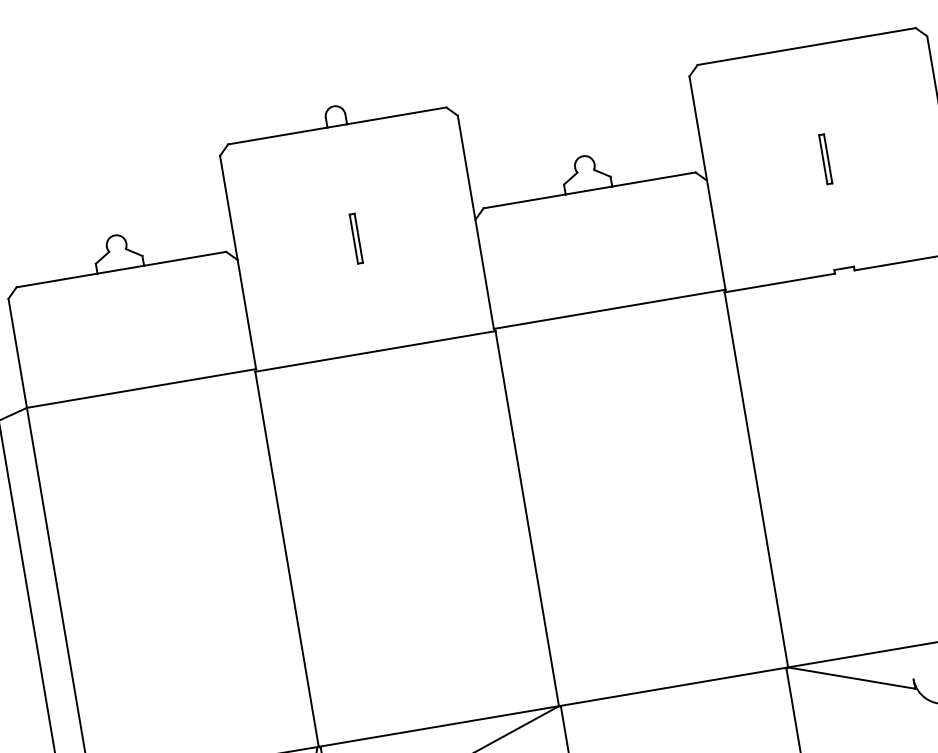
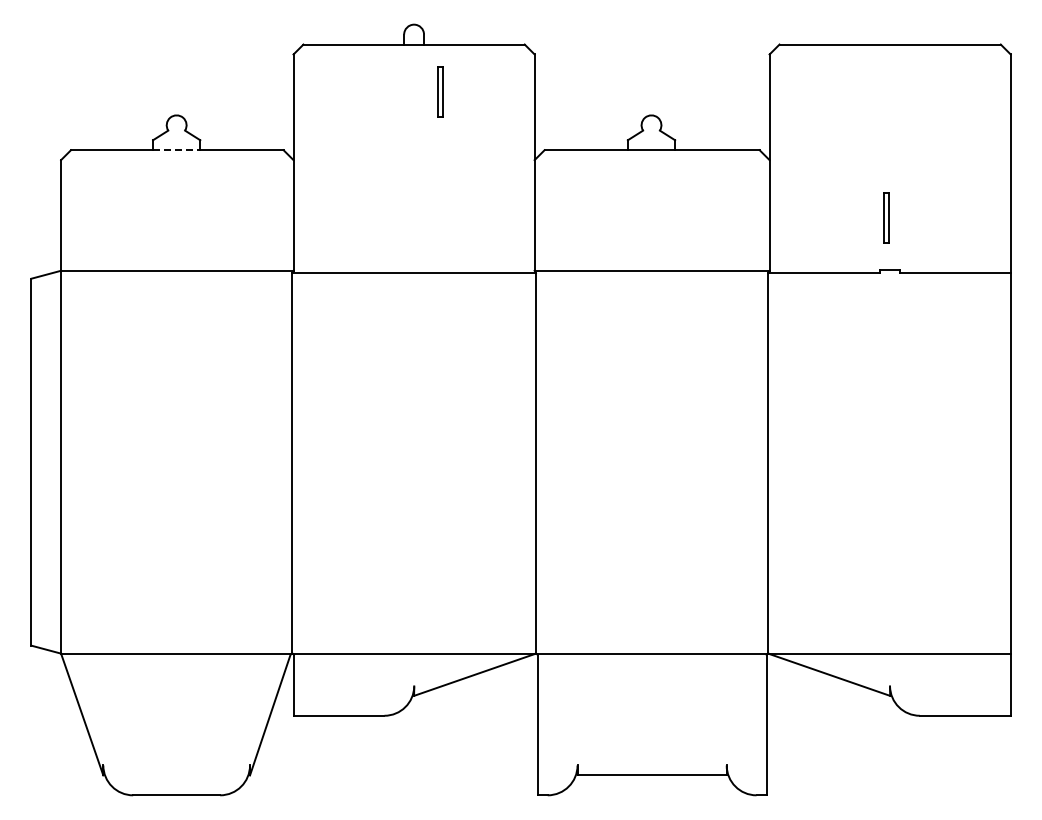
part: (826, 158) -> (886, 217), moved
part: (356, 238) -> (440, 91), moved
line: (120, 270) -> (176, 150), solid -> dashed

